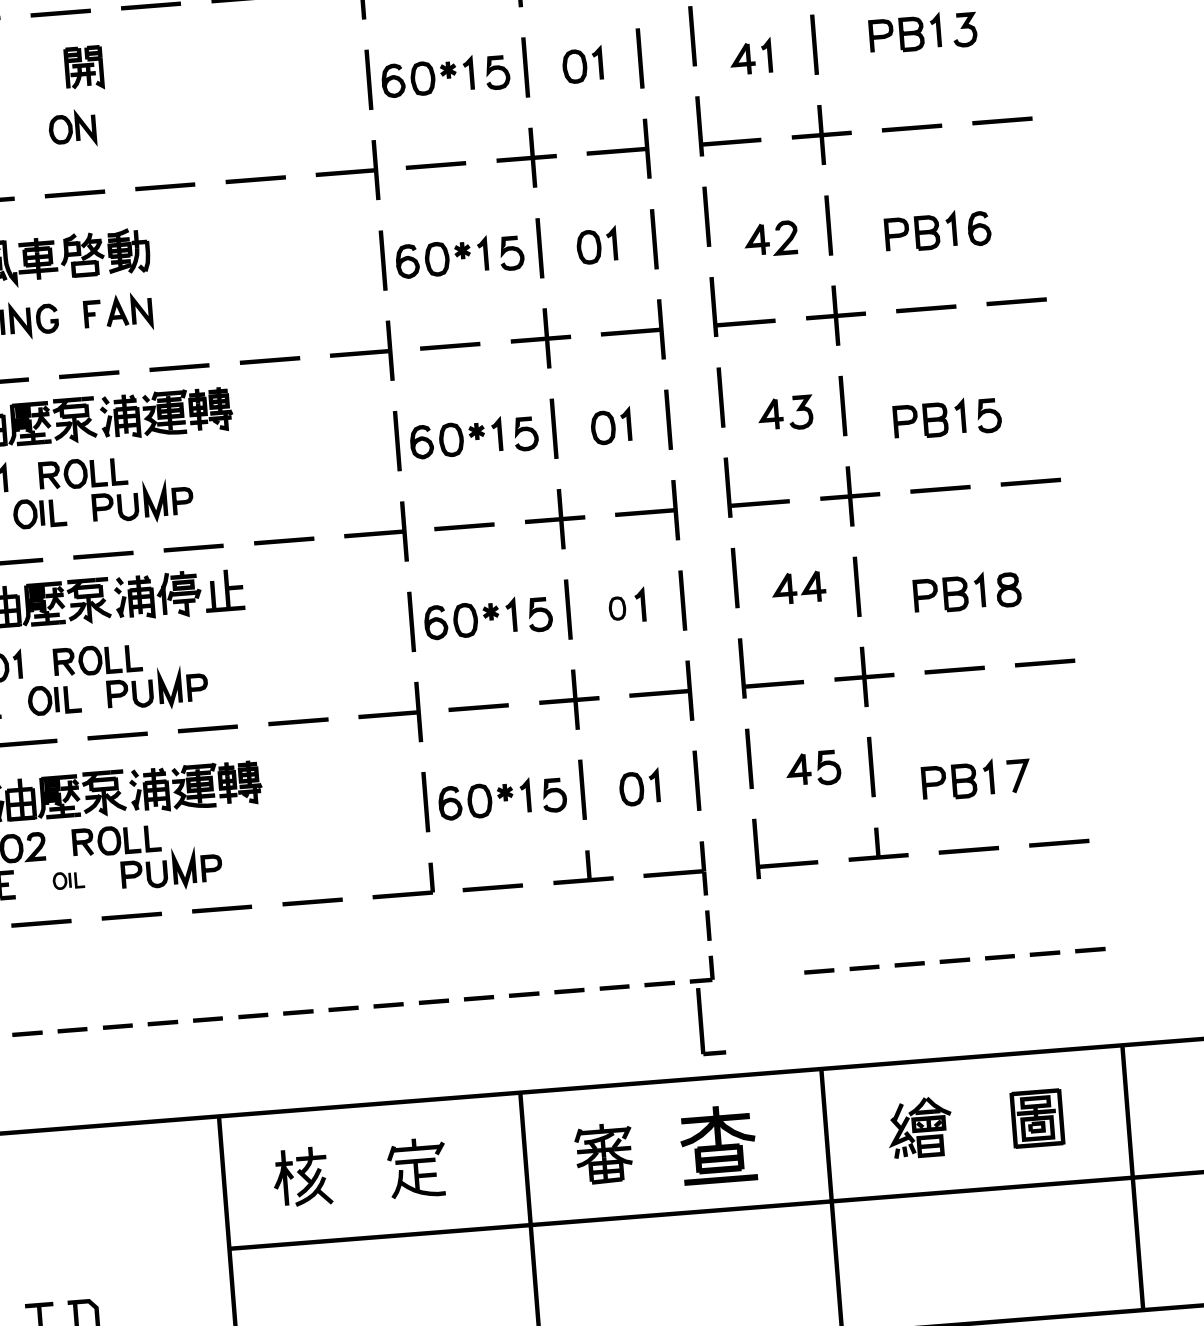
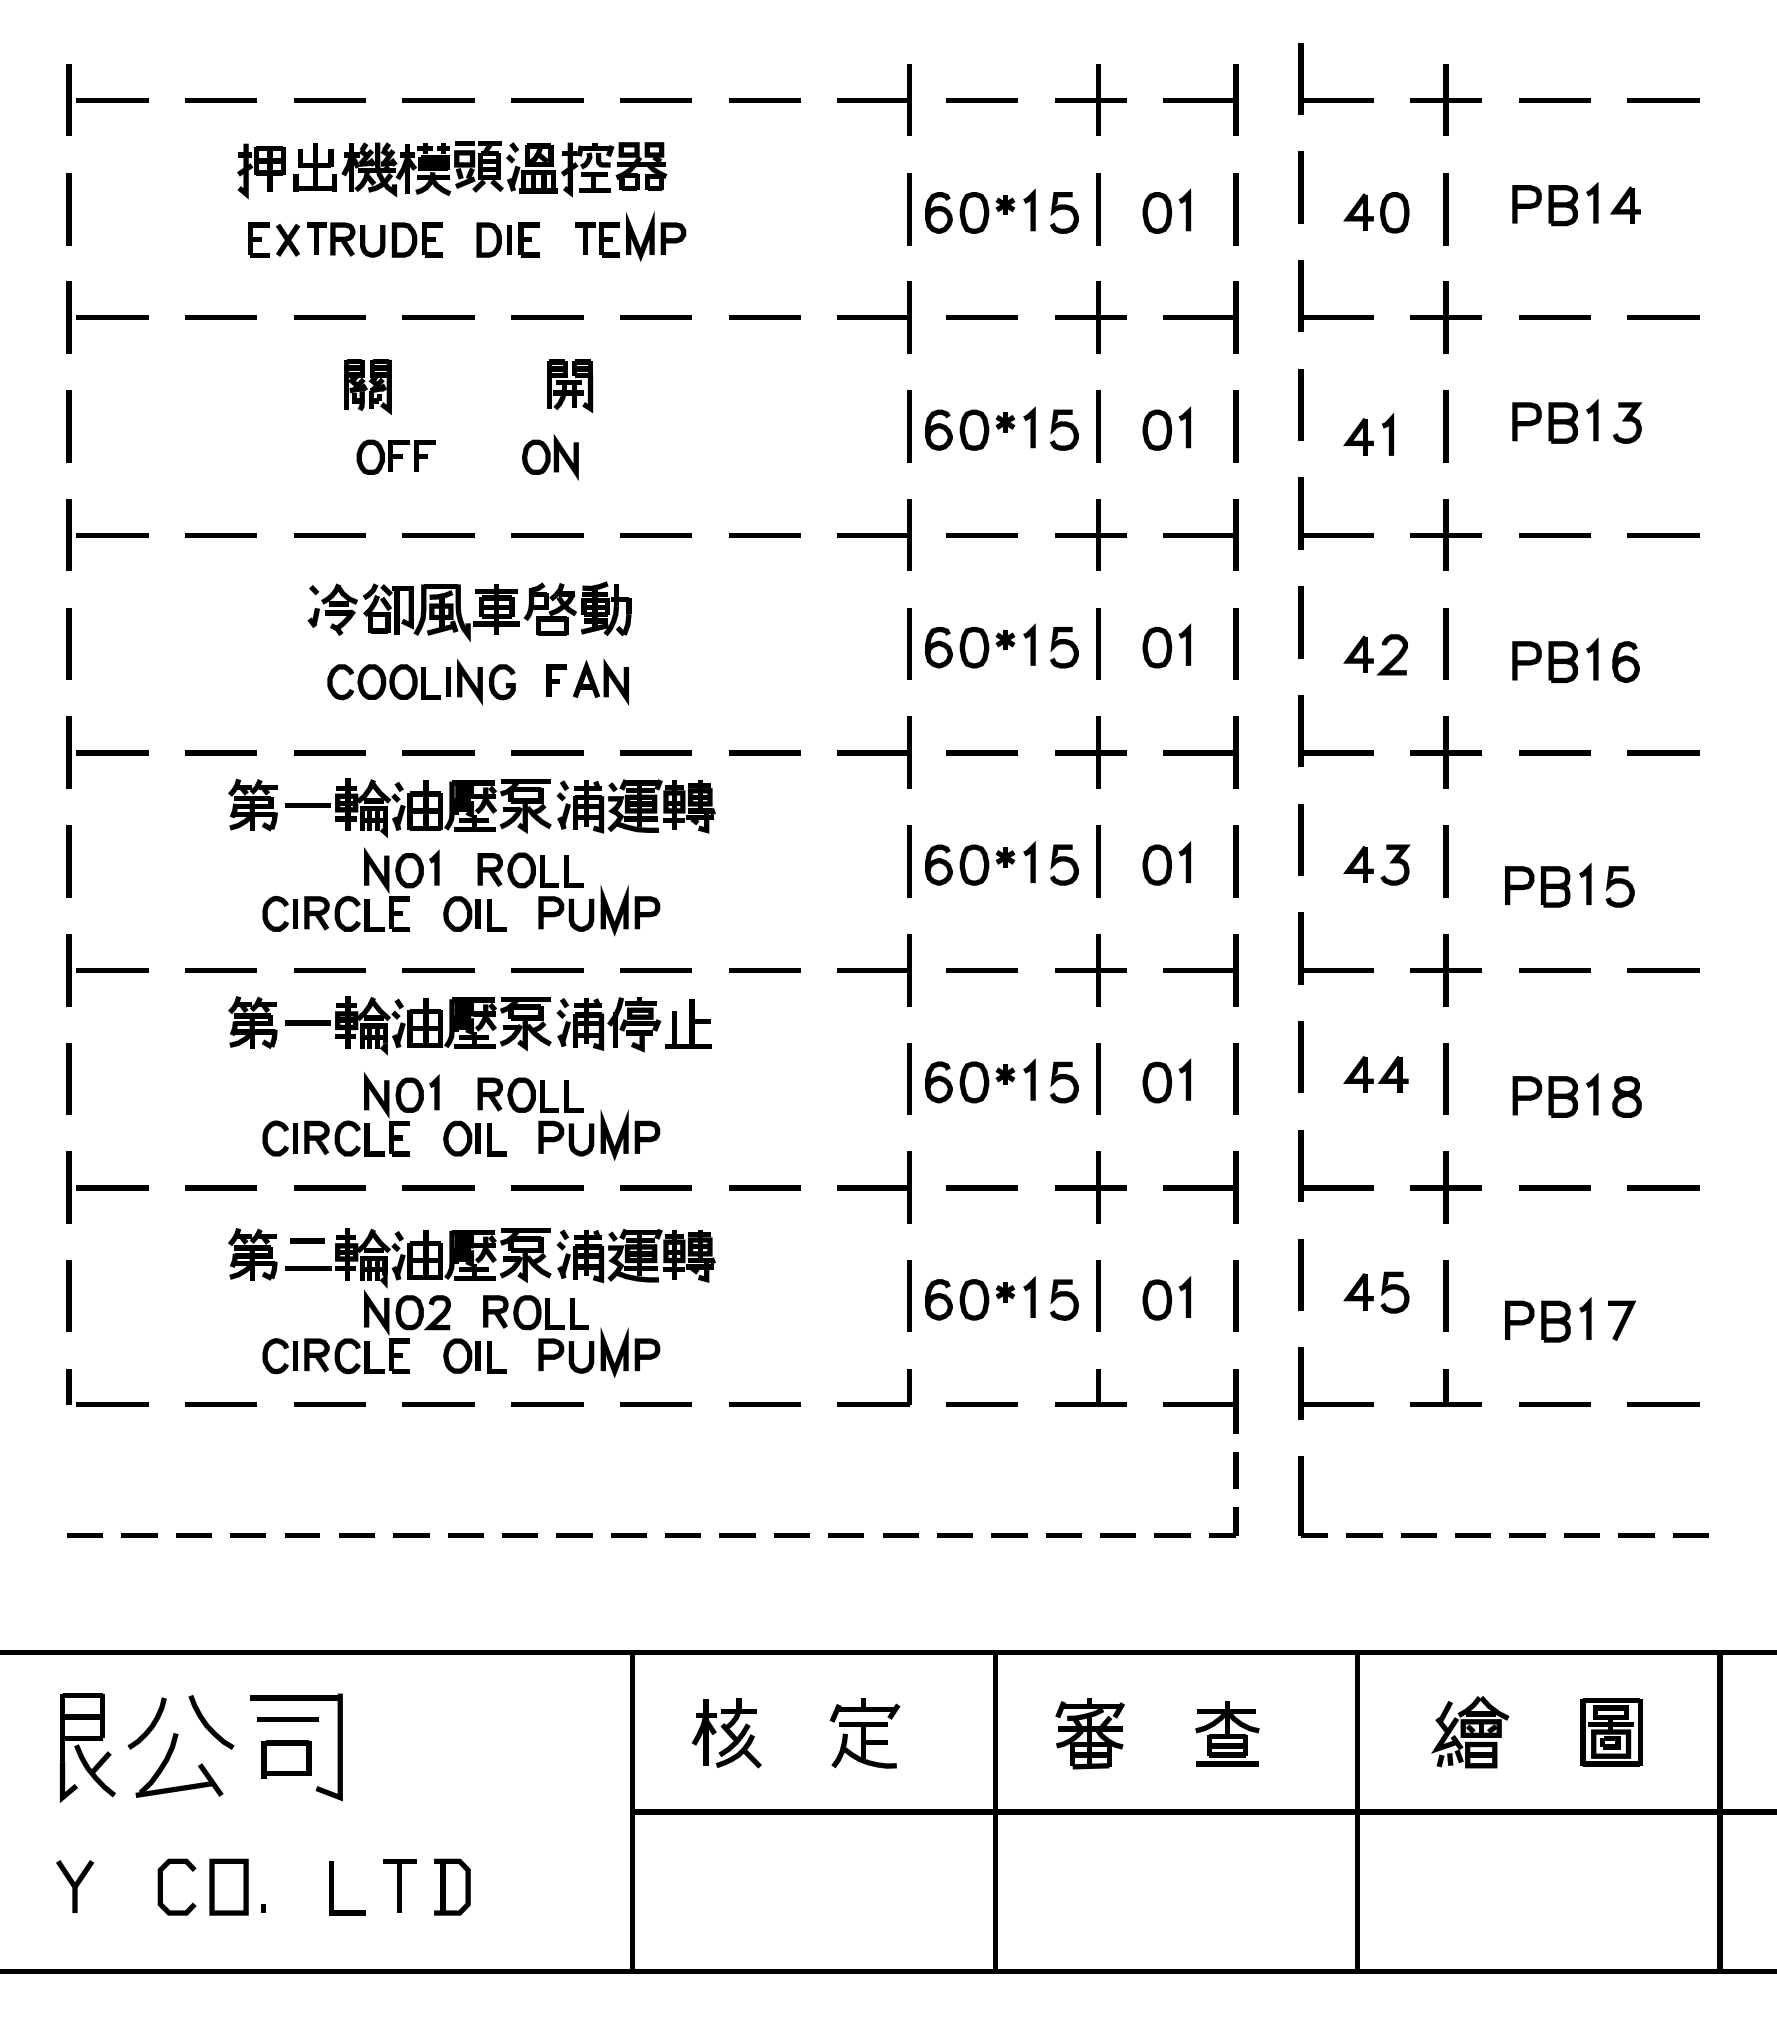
part: (616, 608) -> (1156, 1082), size x1.43
part: (68, 879) -> (474, 1355), size x1.67
part: (702, 1021) -> (1303, 1496), moved
part: (718, 1144) -> (1227, 1733), size x0.71

